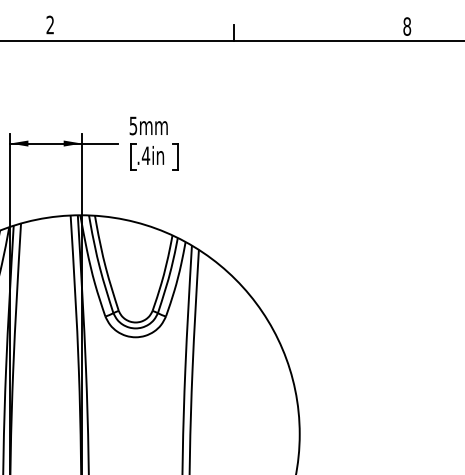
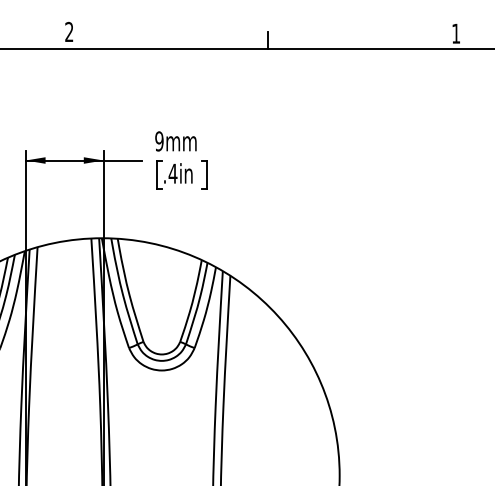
text: (407, 26) -> (456, 33), 8 -> 1
text: (133, 125) -> (159, 140), 5mm -> 9mm

